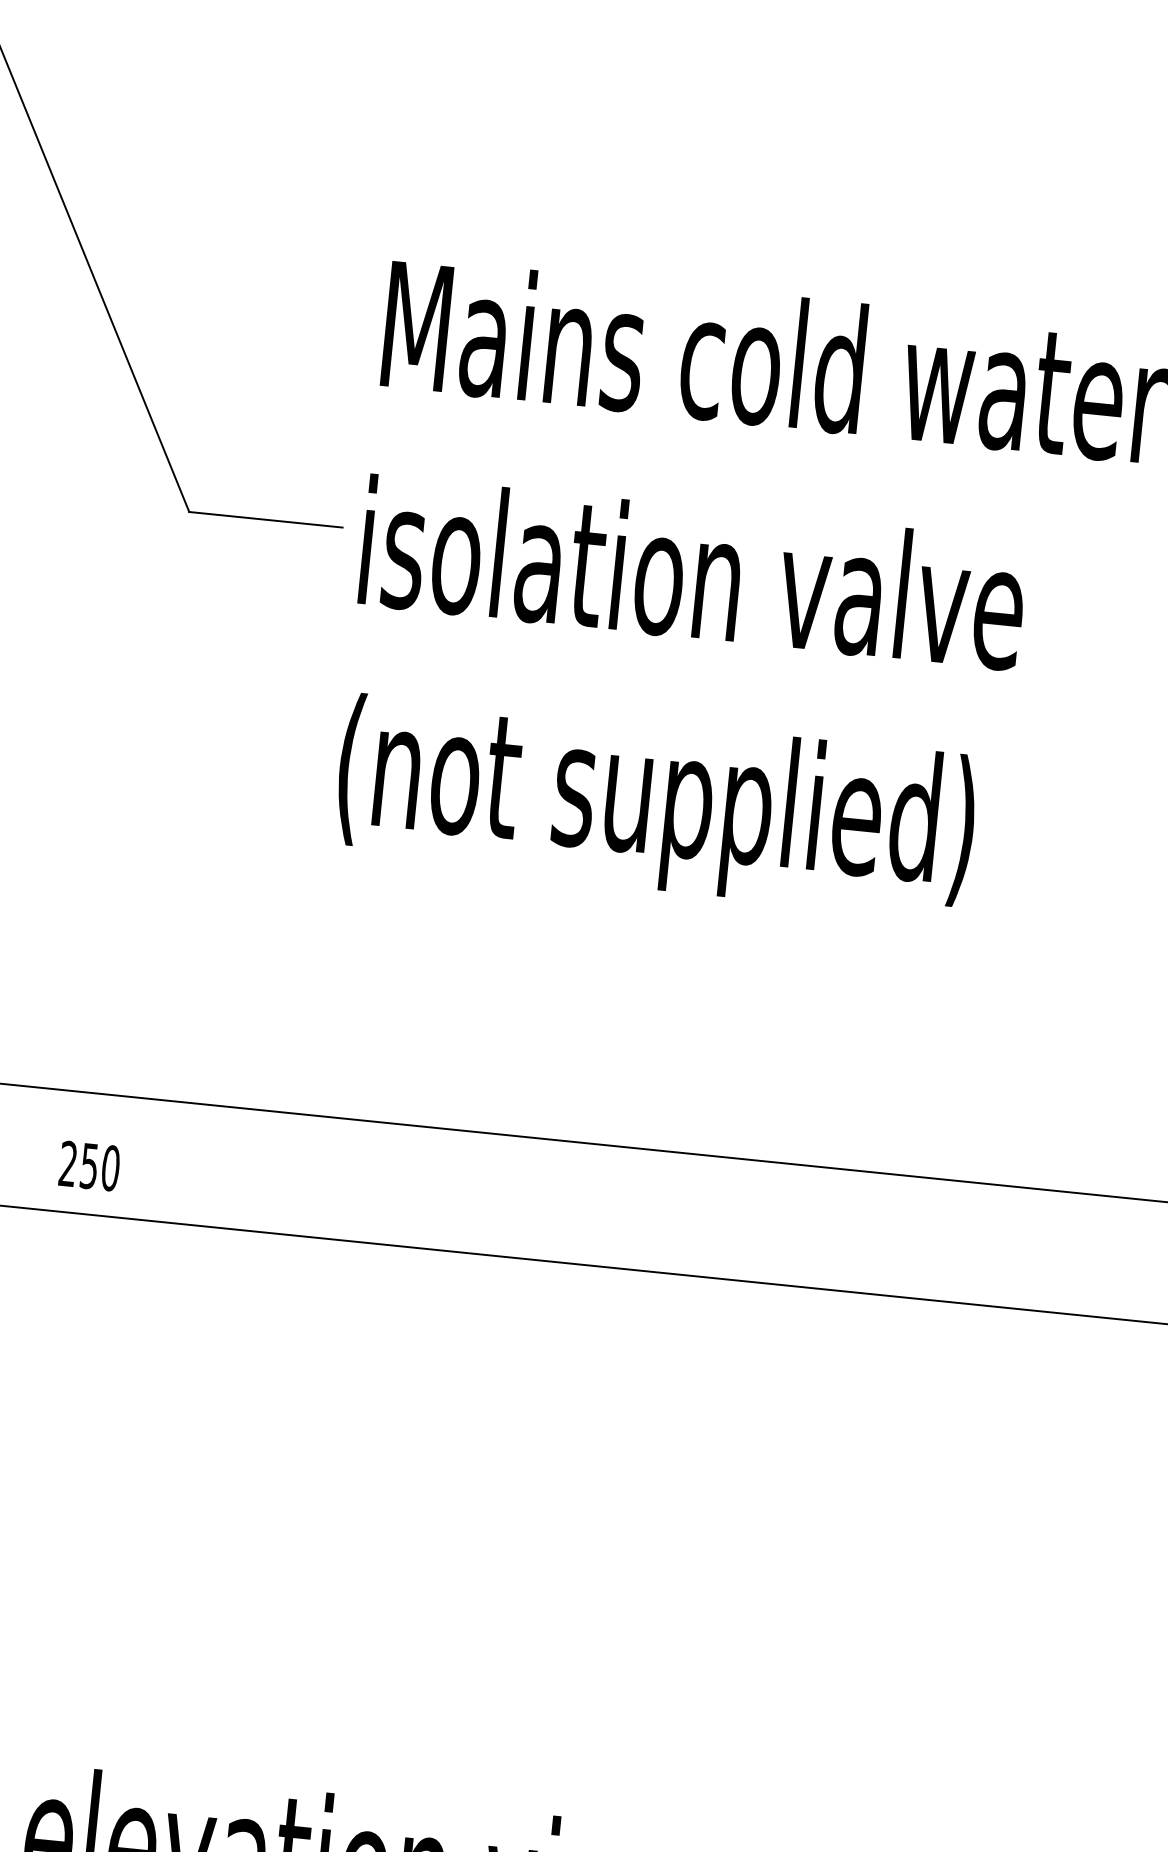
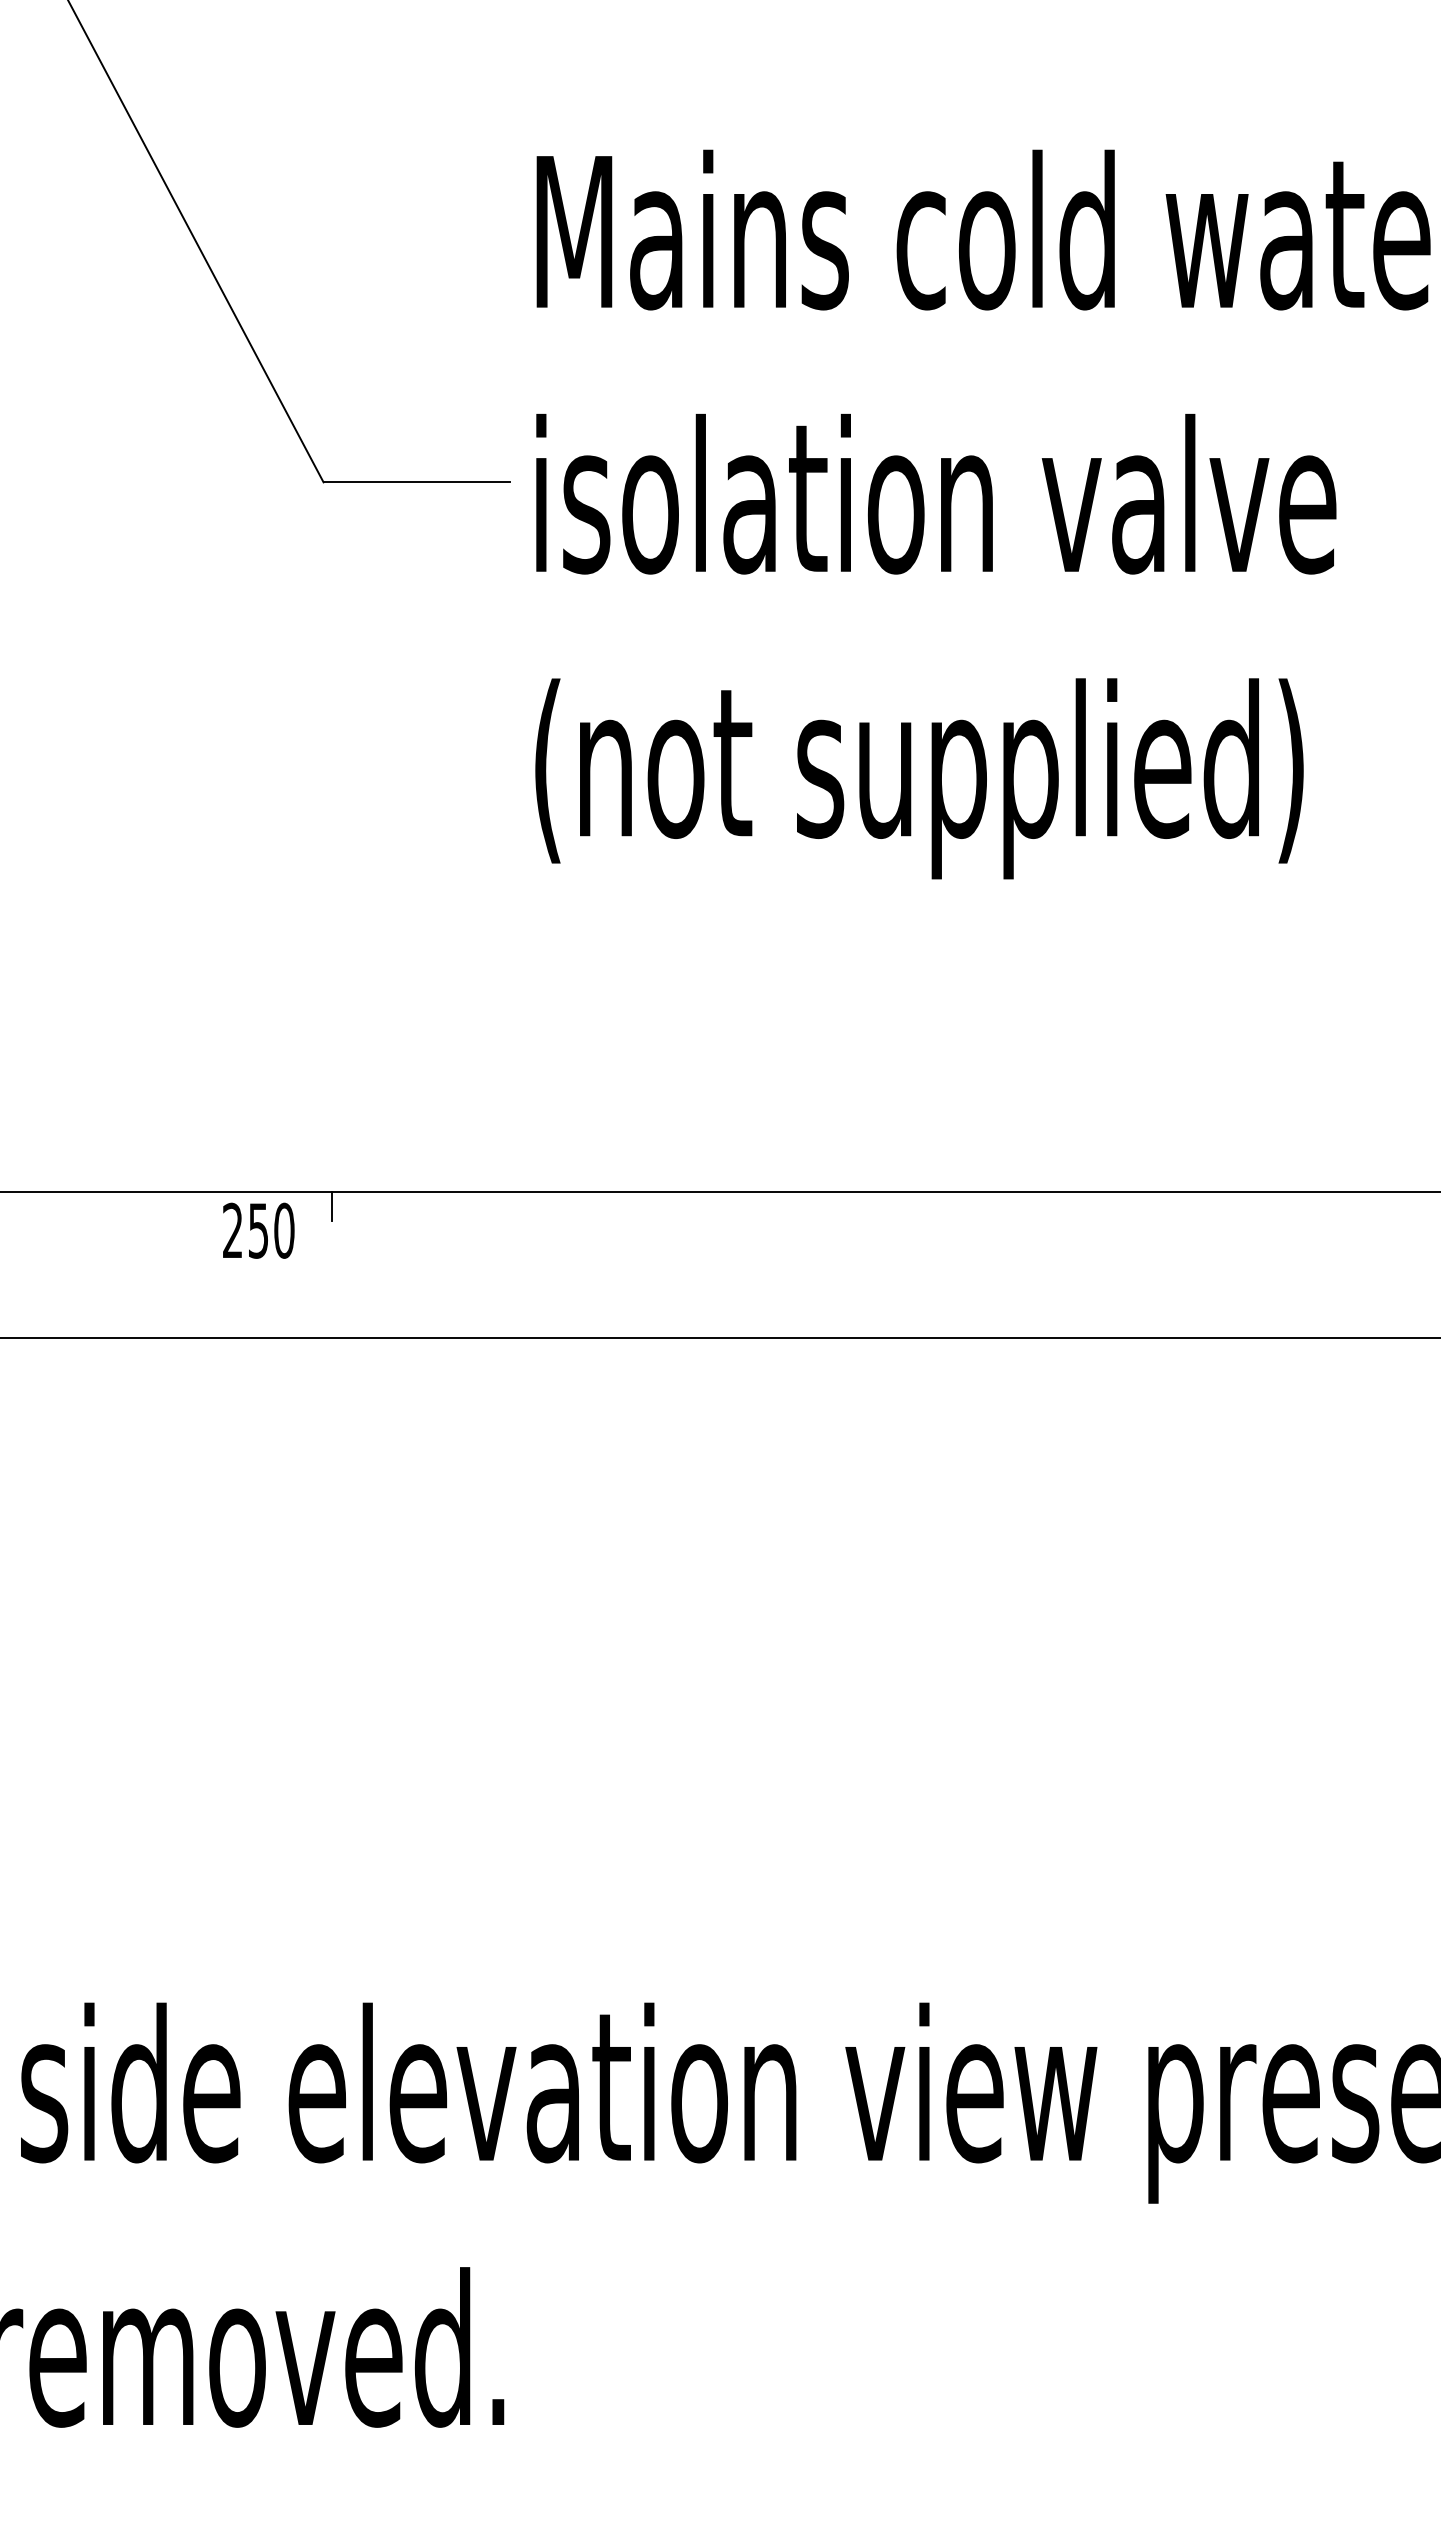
line: (136, 1109) -> (332, 1205), added
text: (89, 1165) -> (258, 1230), moved

